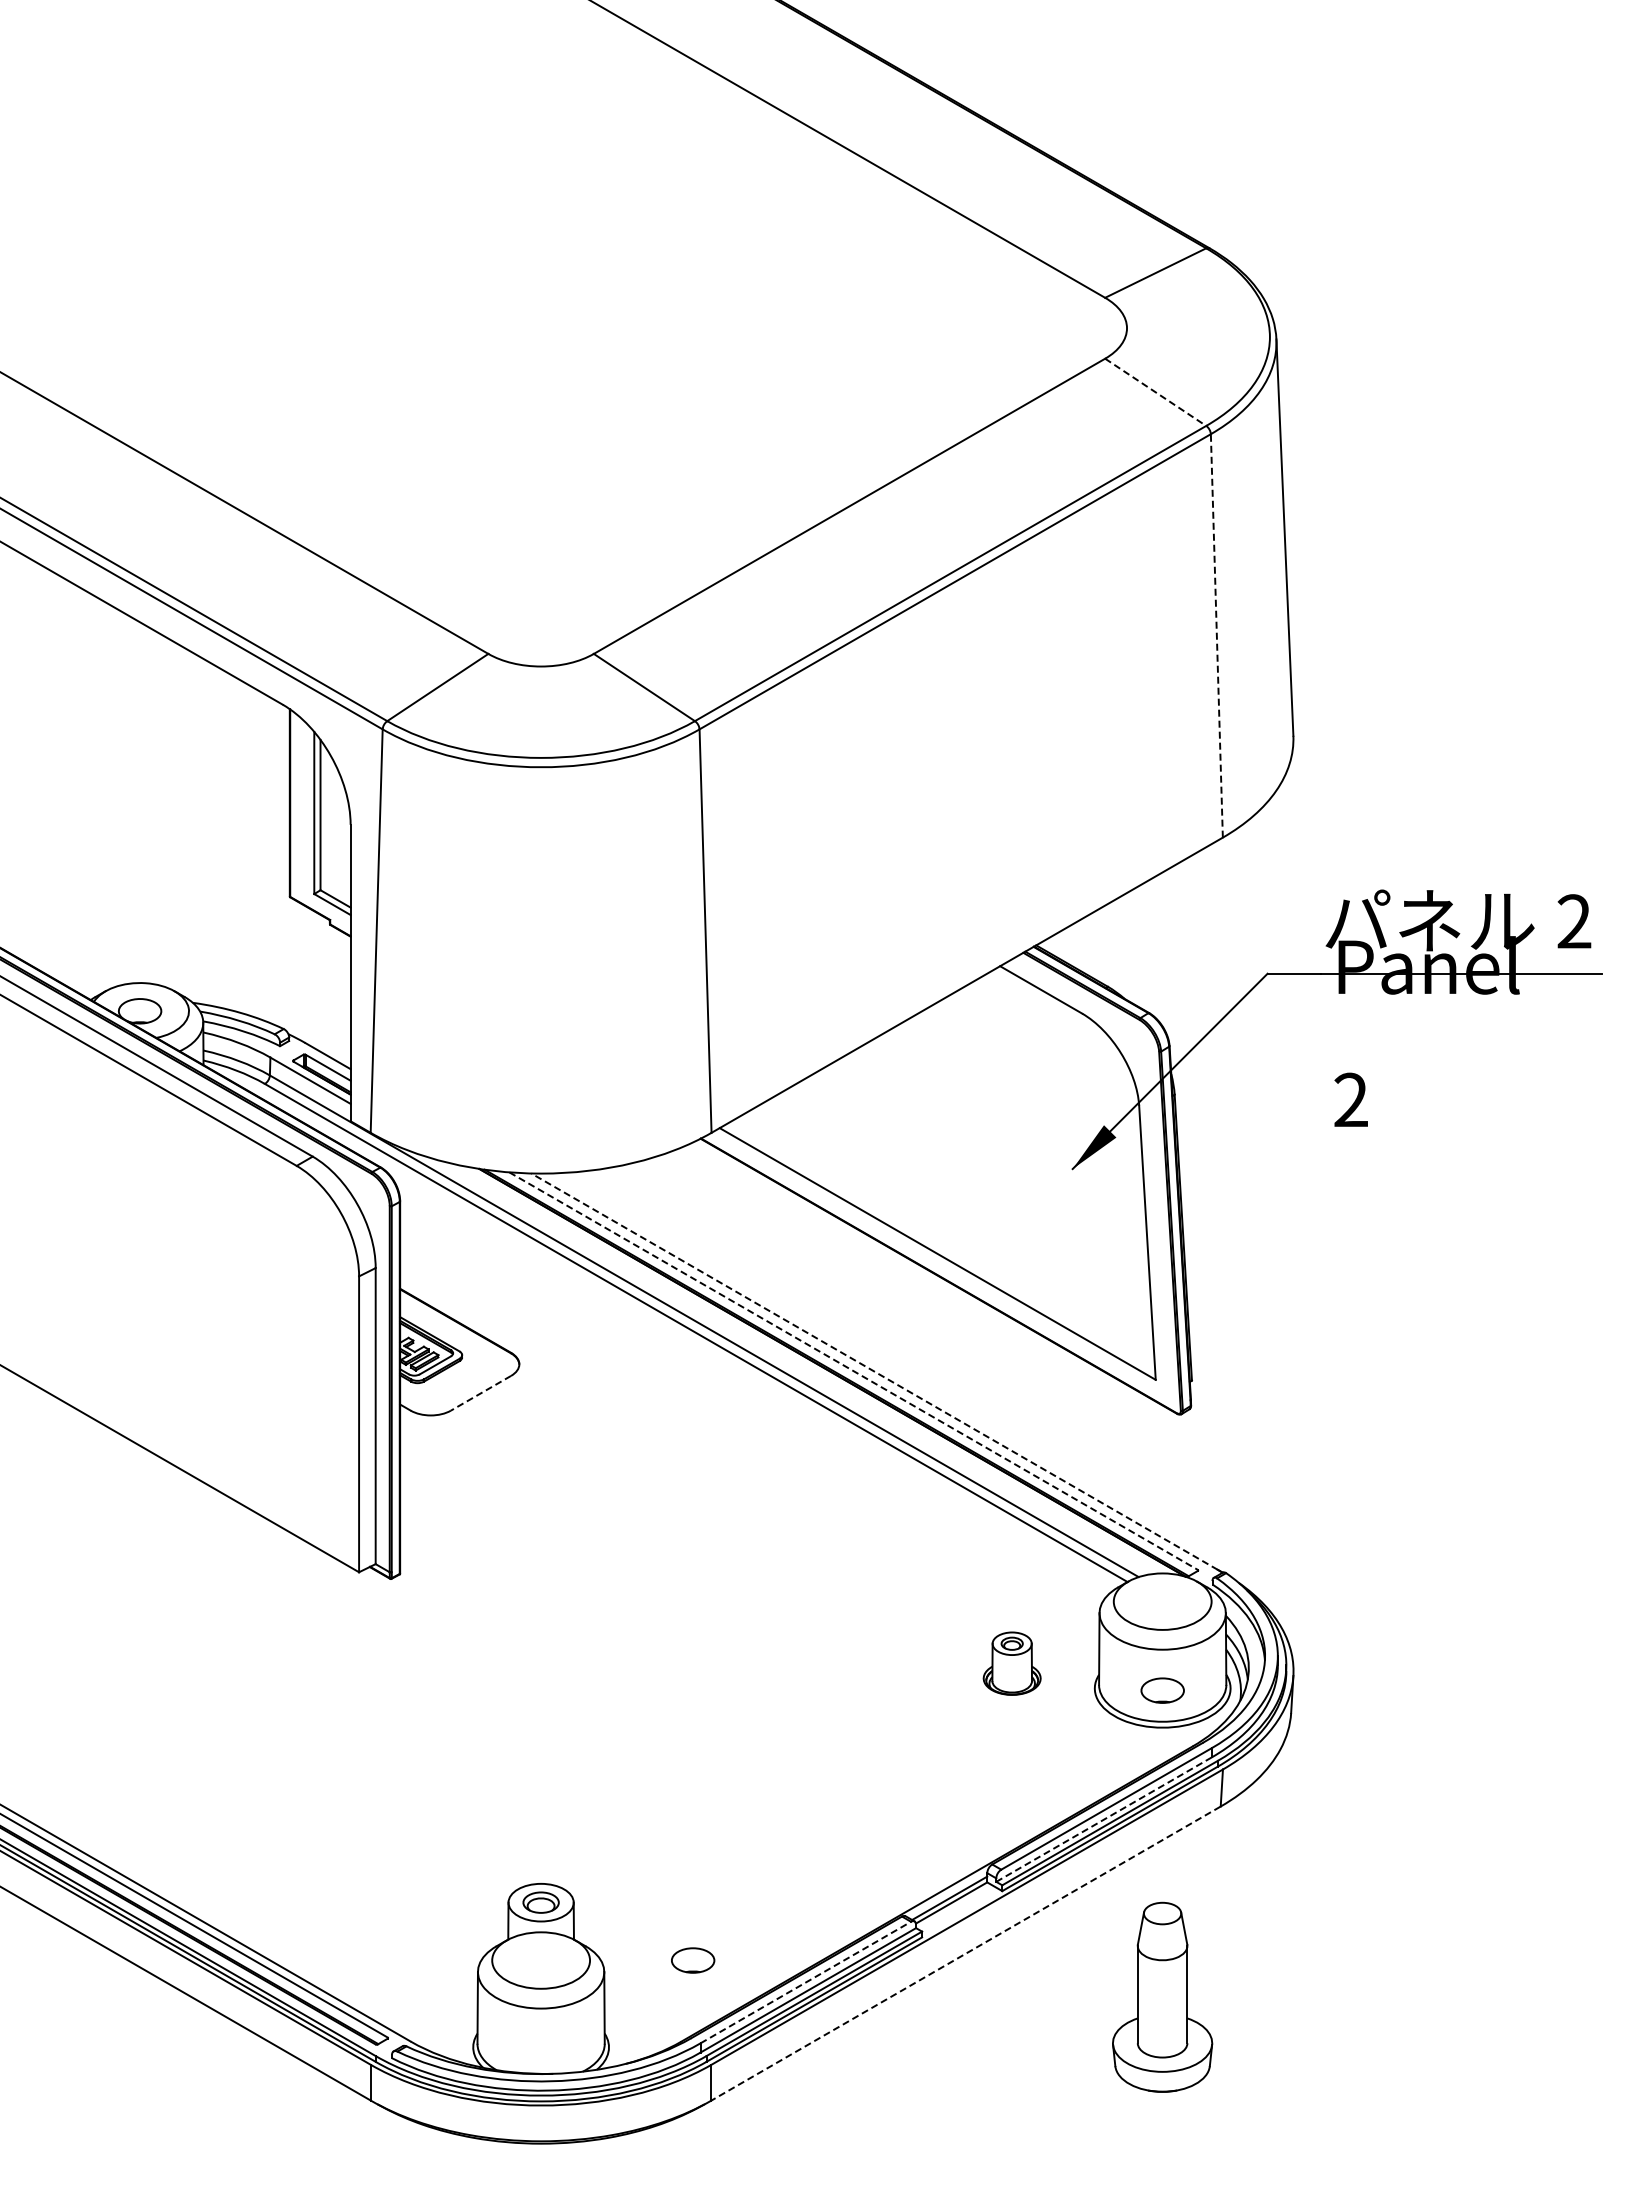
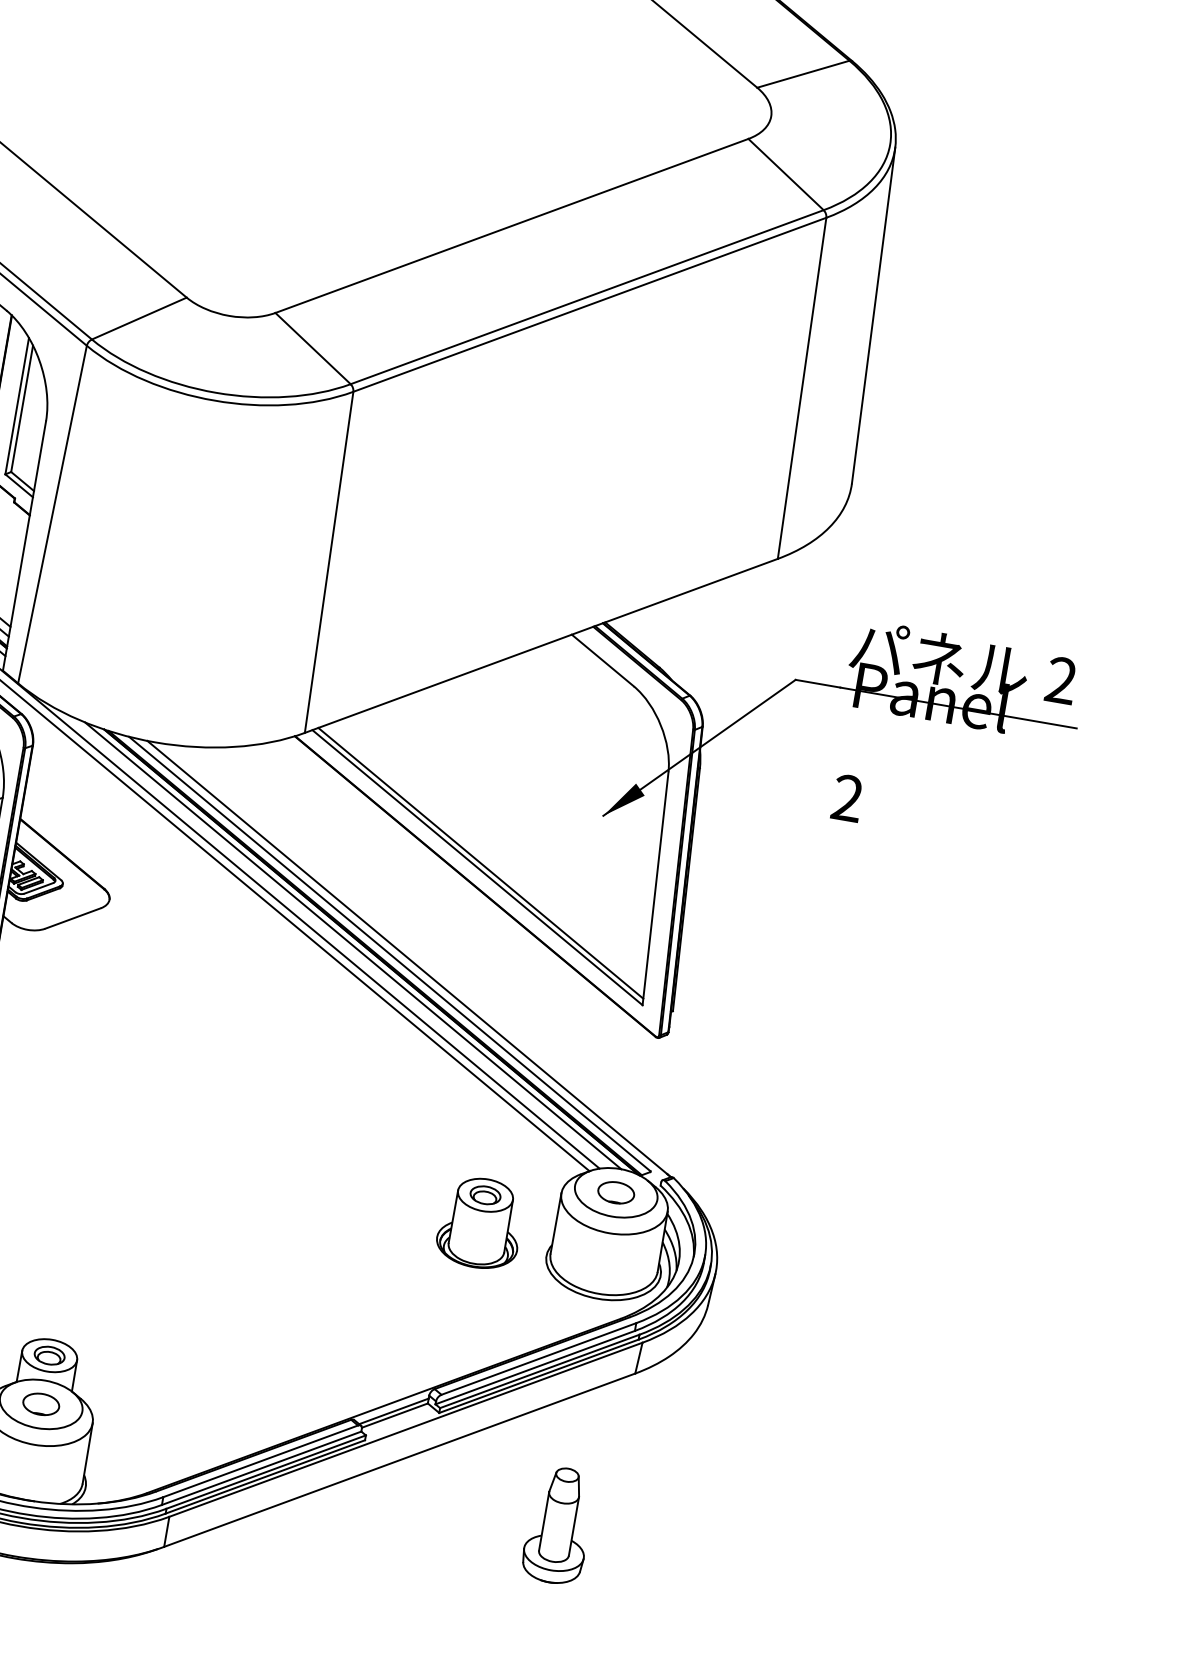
line: (1155, 392) -> (785, 174), dashed -> solid
line: (1216, 635) -> (801, 387), dashed -> solid
line: (940, 1248) -> (480, 863), added
line: (809, 1368) -> (353, 945), added
line: (854, 1371) -> (390, 954), dashed -> solid
line: (874, 1371) -> (407, 957), dashed -> solid
line: (480, 1393) -> (72, 918), dashed -> solid
part: (1011, 1663) -> (480, 1222), size x1.67
part: (1162, 1690) -> (616, 1192), moved
line: (1103, 1819) -> (534, 1367), dashed -> solid
line: (966, 1953) -> (400, 1460), dashed -> solid
part: (693, 1960) -> (41, 1404), moved
line: (805, 1982) -> (260, 1461), dashed -> solid
part: (1162, 1996) -> (558, 1524), size x0.71

